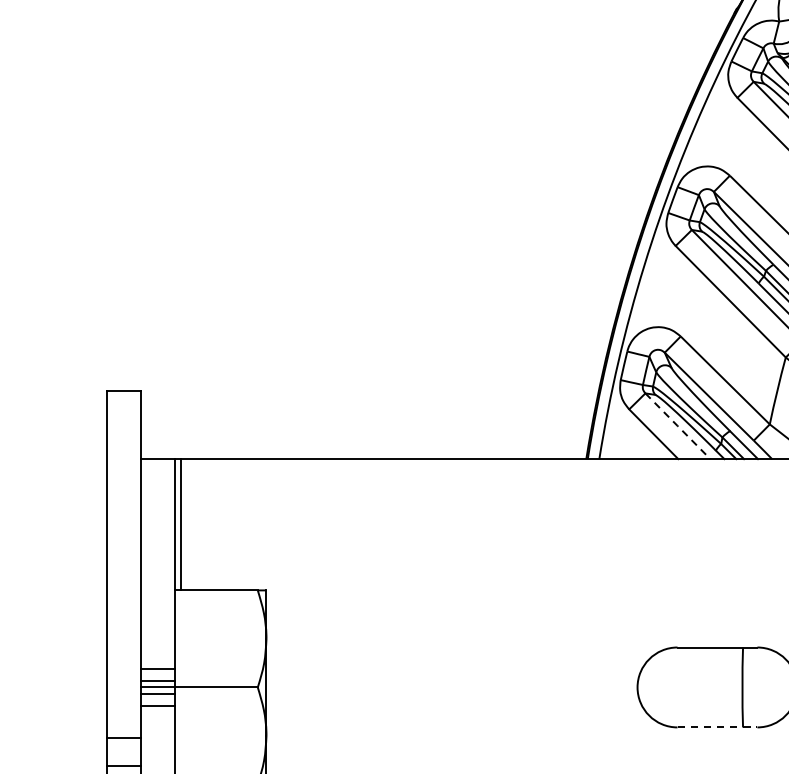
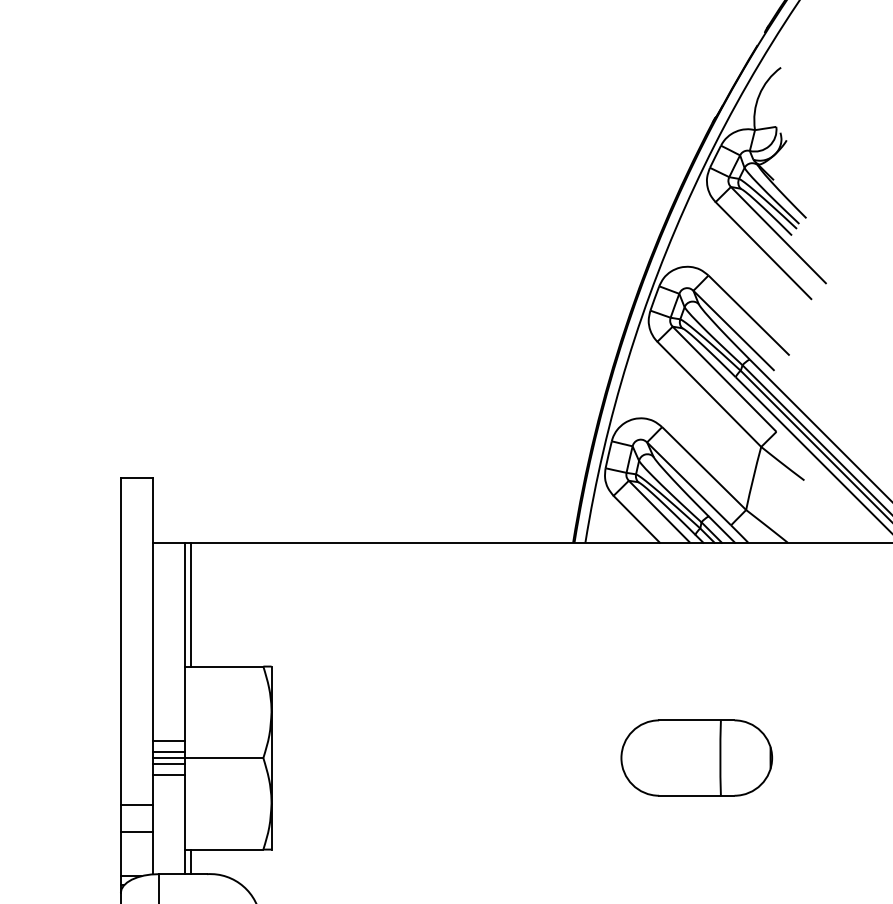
line: (677, 425) -> (659, 511), dashed -> solid
line: (717, 727) -> (696, 795), dashed -> solid

